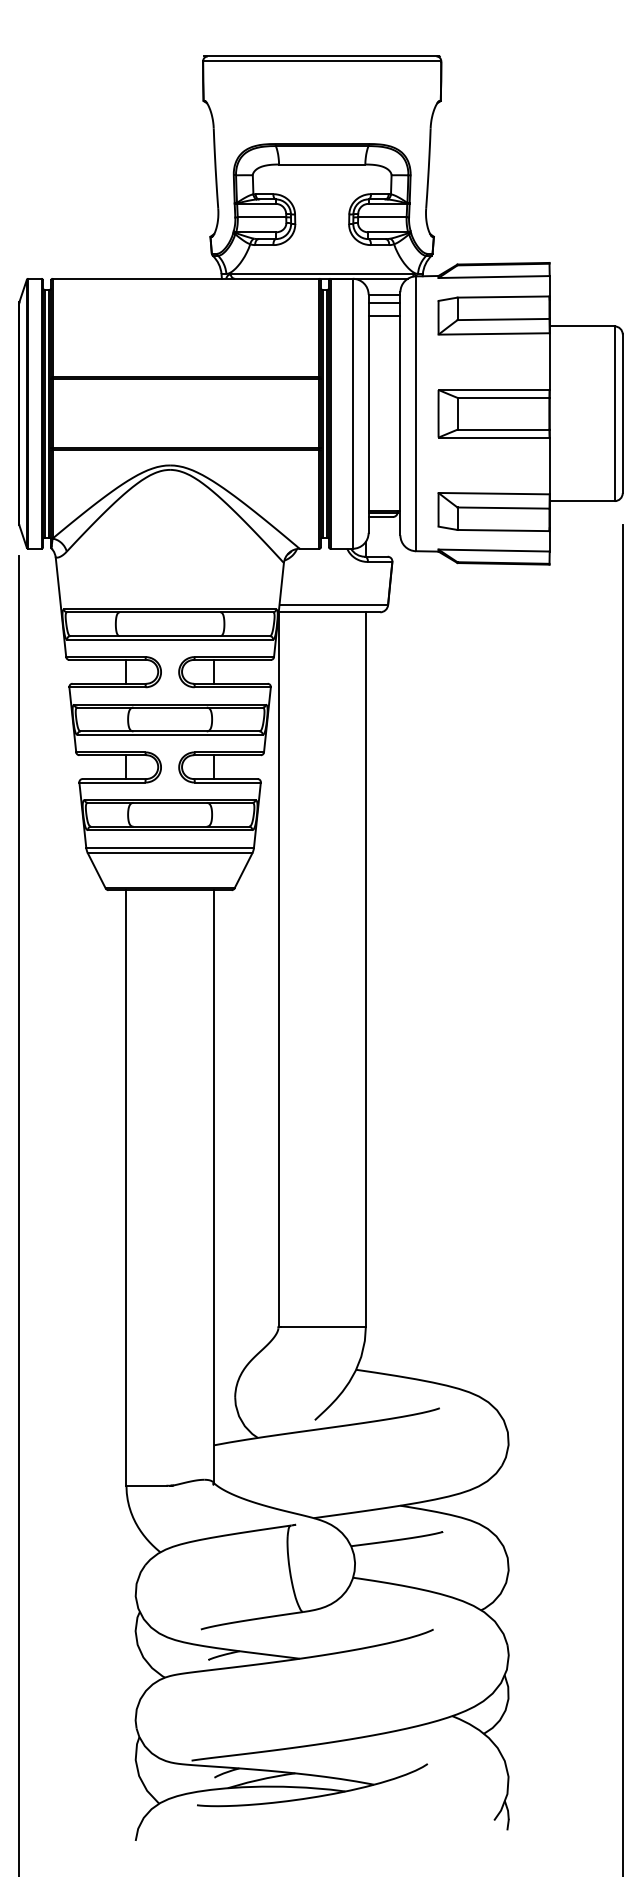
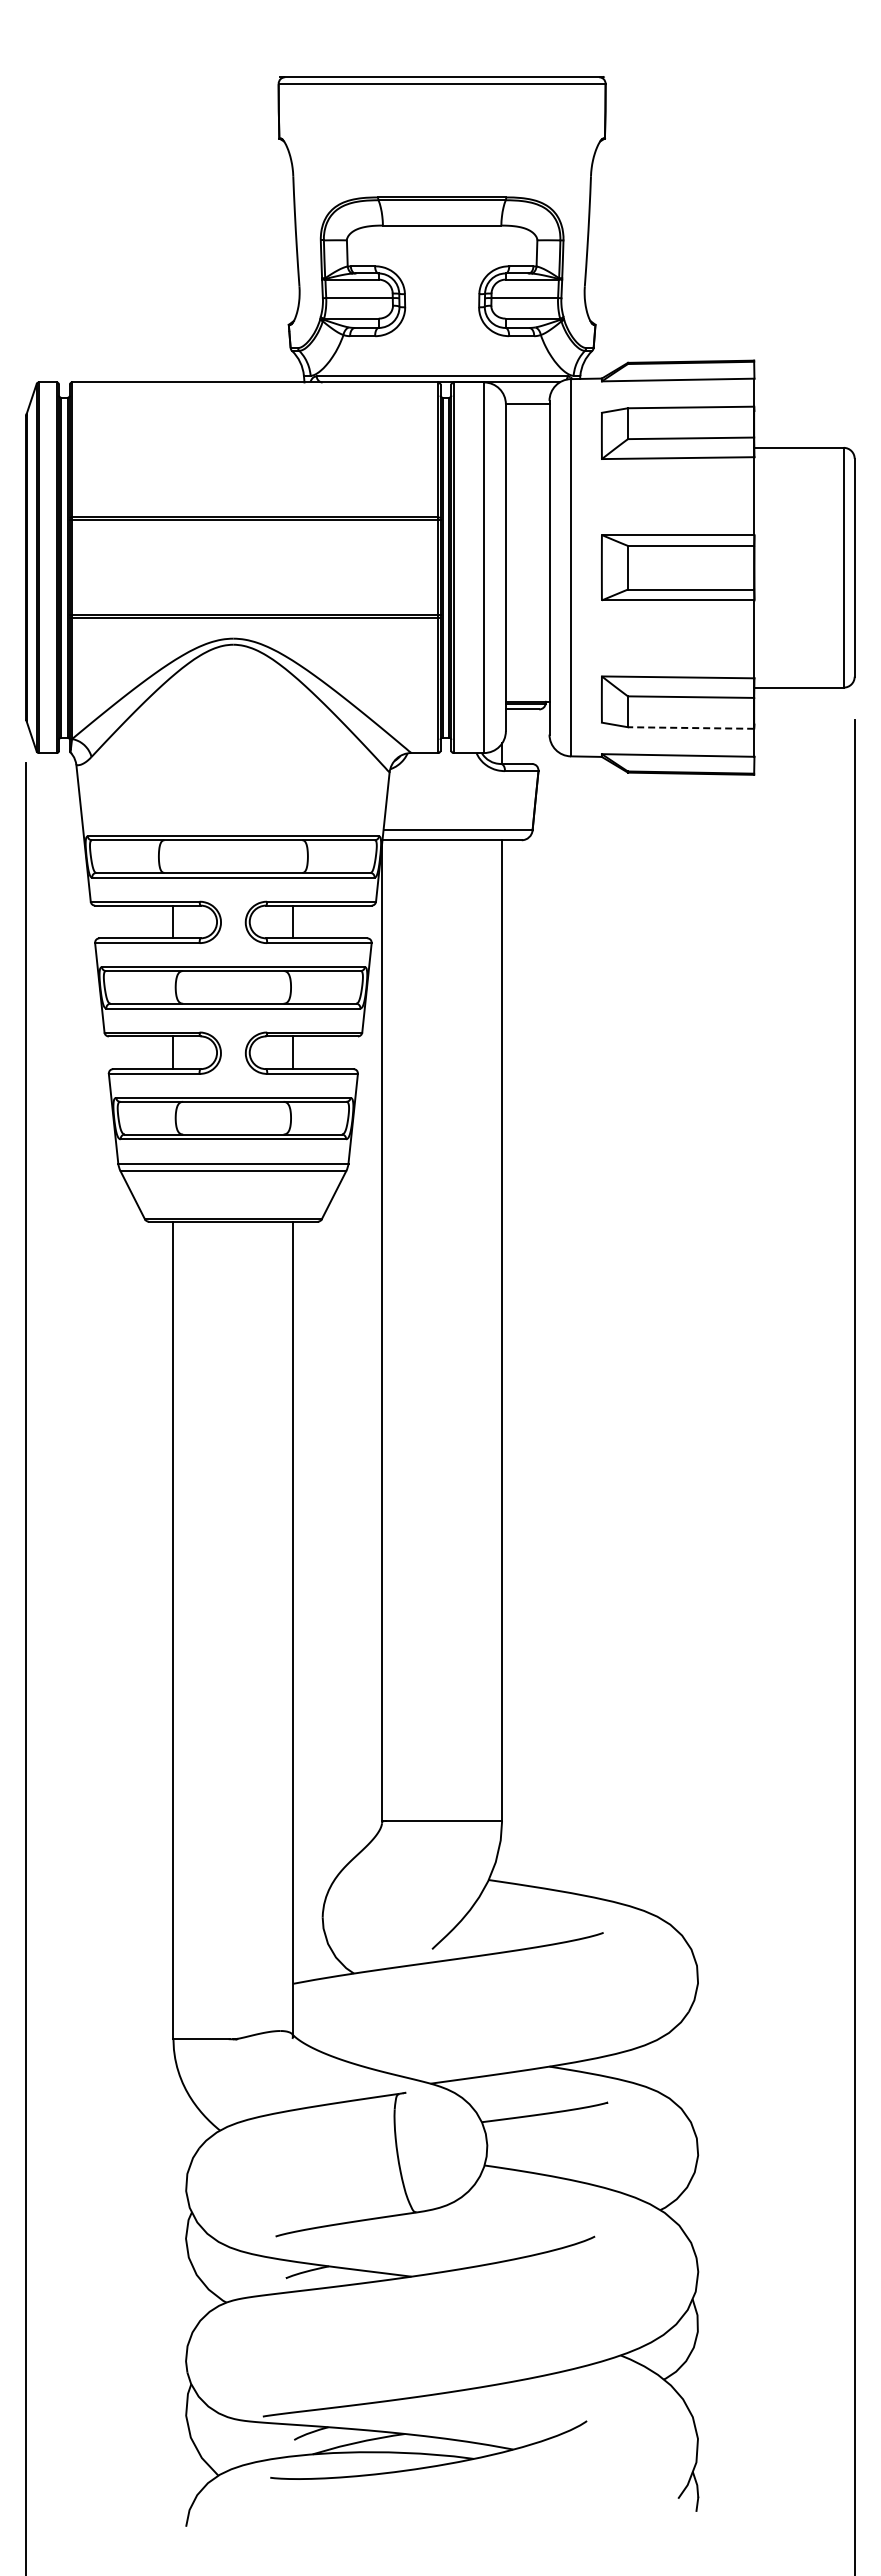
line: (384, 302) -> (527, 415), removed
line: (384, 315) -> (527, 433), removed
line: (503, 530) -> (690, 728), solid -> dashed

